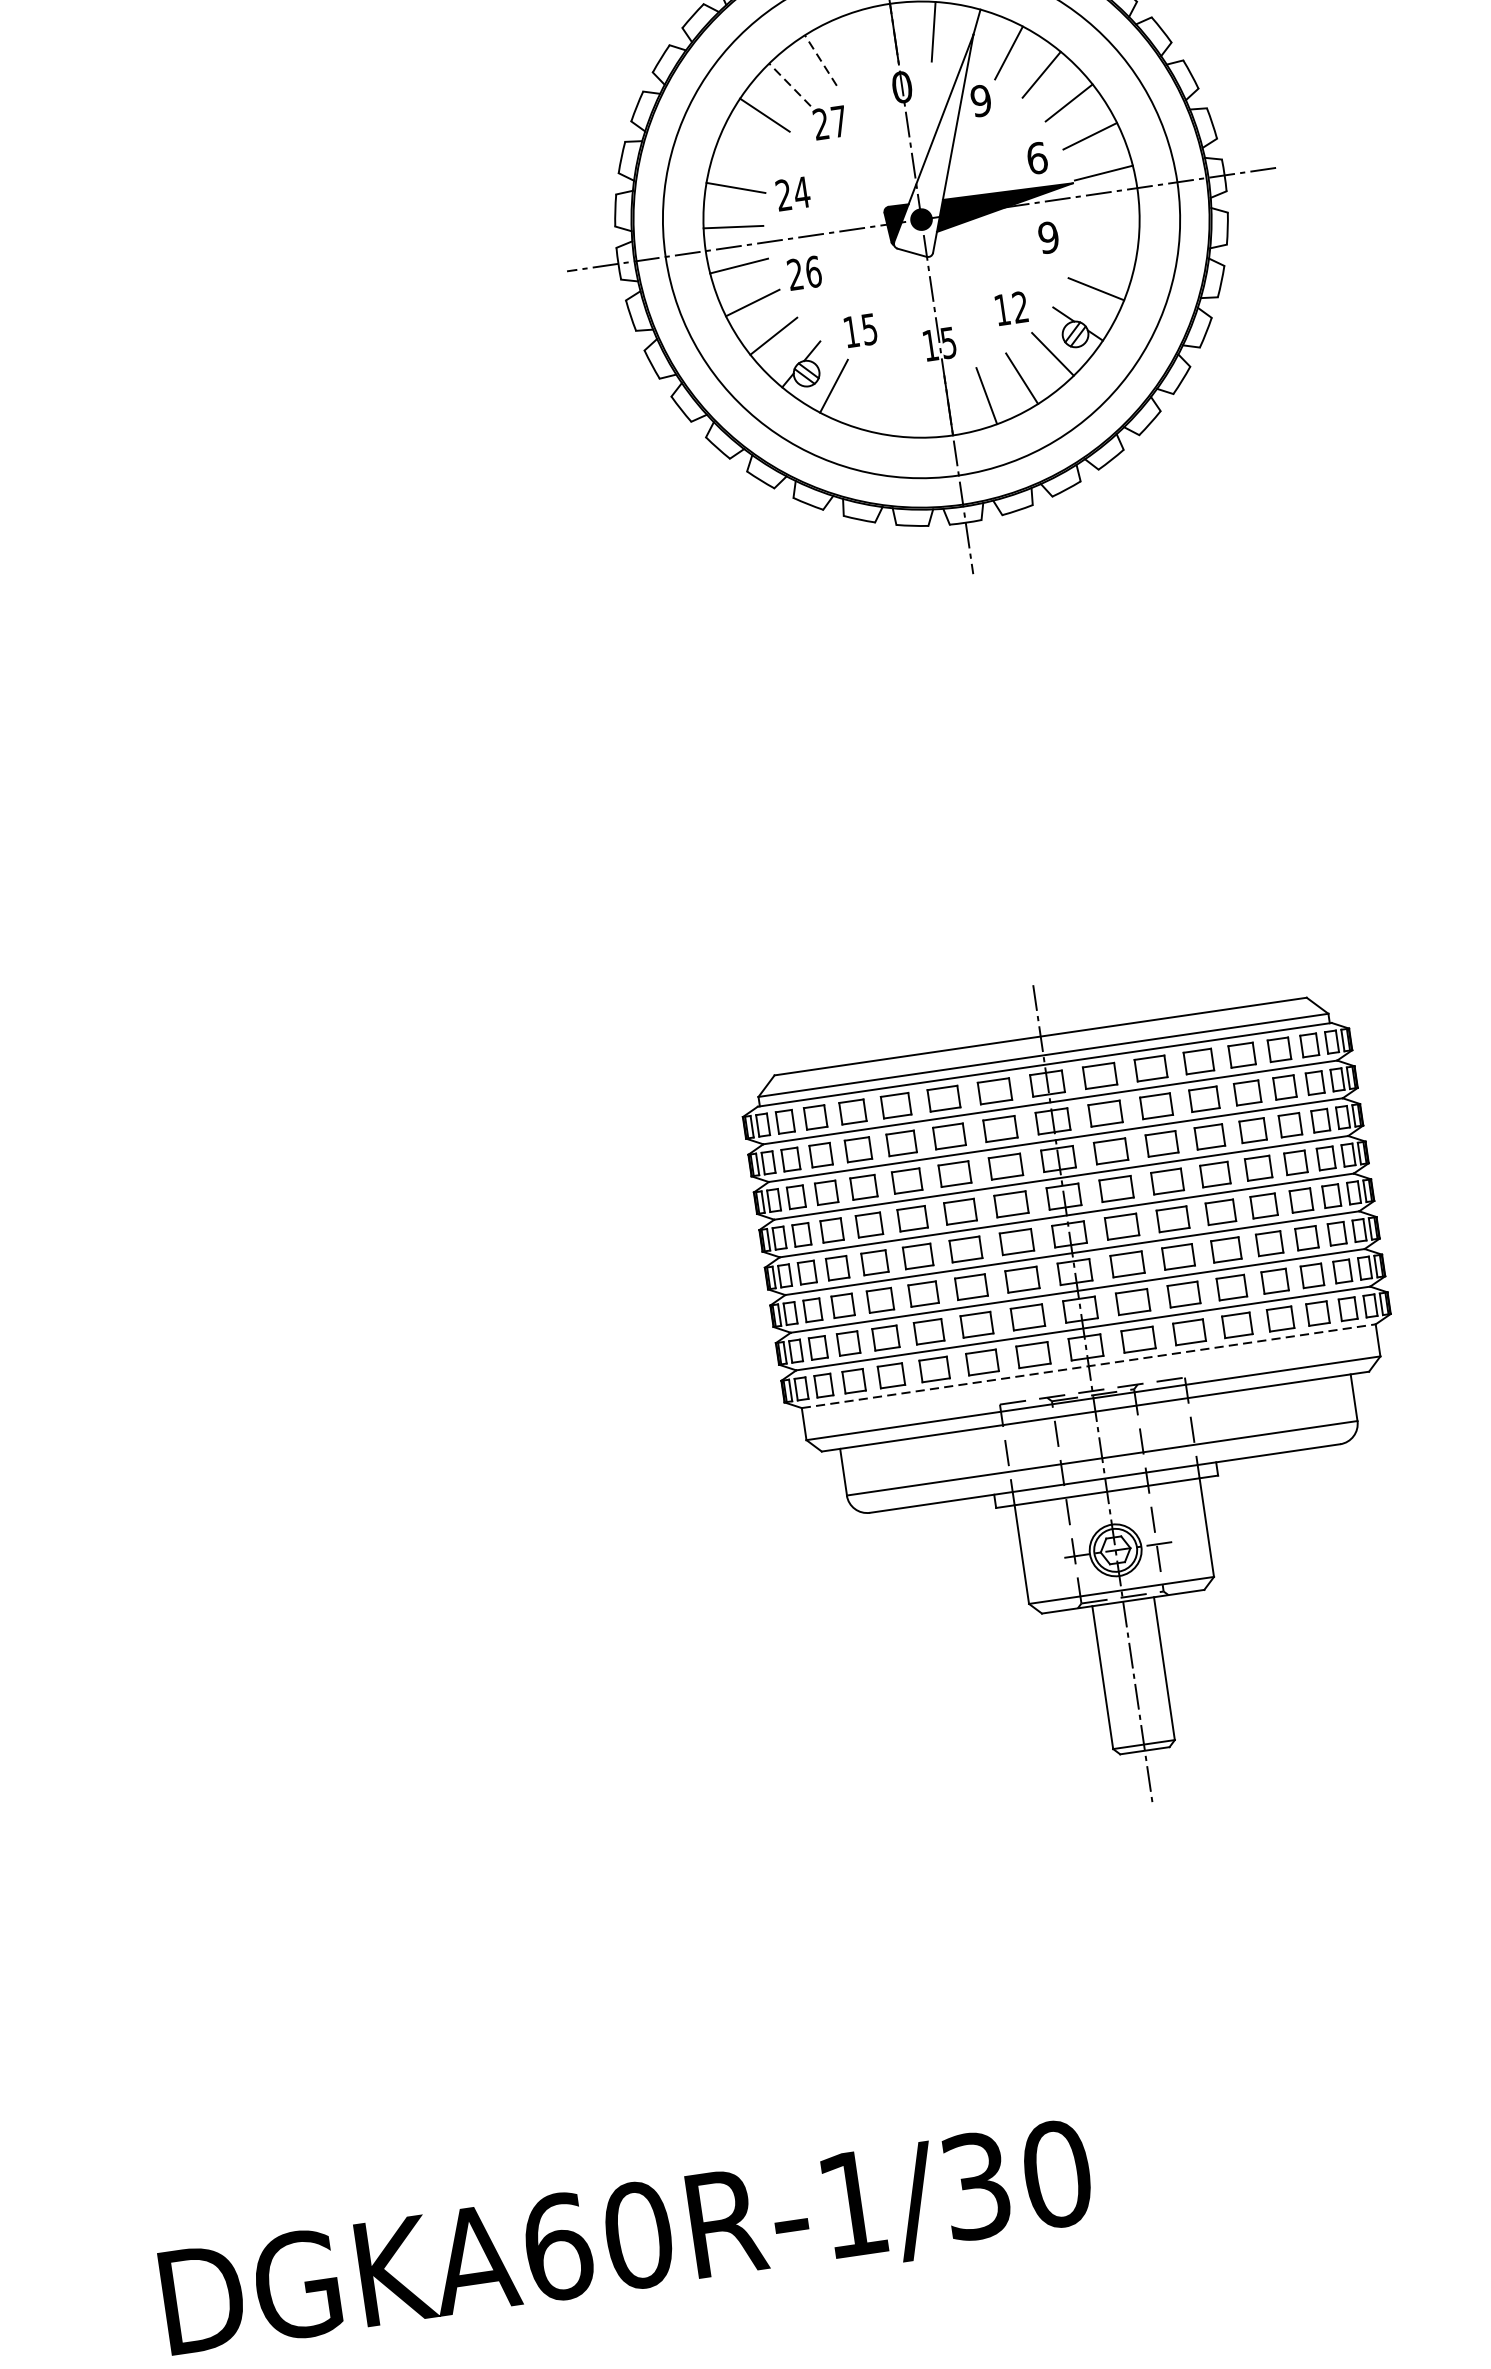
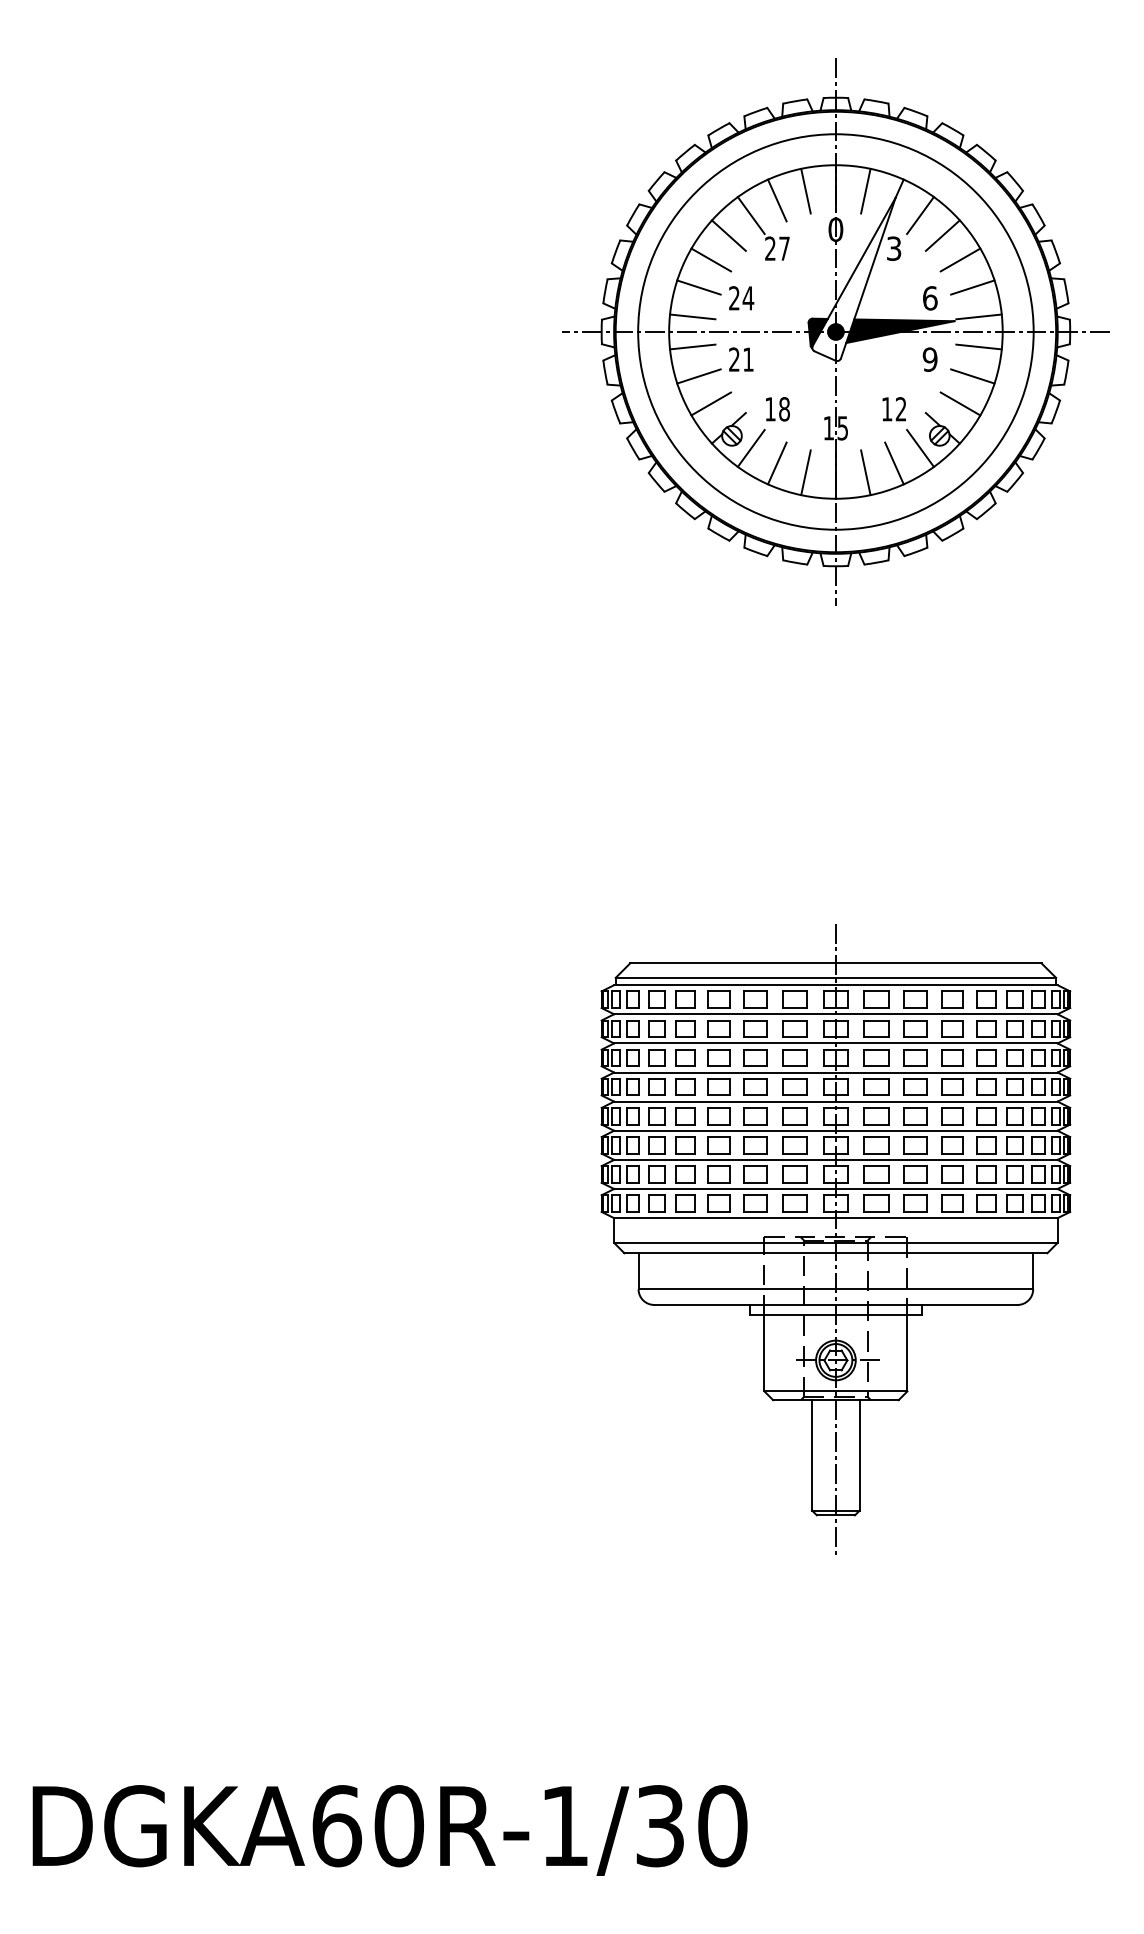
line: (855, 42) -> (805, 190), added
line: (821, 60) -> (777, 200), dashed -> solid
line: (790, 84) -> (751, 215), dashed -> solid
text: (980, 100) -> (893, 248), 9 -> 3
line: (746, 149) -> (711, 259), added
line: (1108, 211) -> (978, 346), added
line: (1106, 251) -> (972, 376), added
text: (813, 271) -> (748, 359), 26 -> 21
text: (869, 329) -> (784, 409), 15 -> 18
line: (870, 400) -> (777, 463), added
line: (908, 407) -> (805, 472), added
line: (1088, 1366) -> (835, 1218), dashed -> solid

